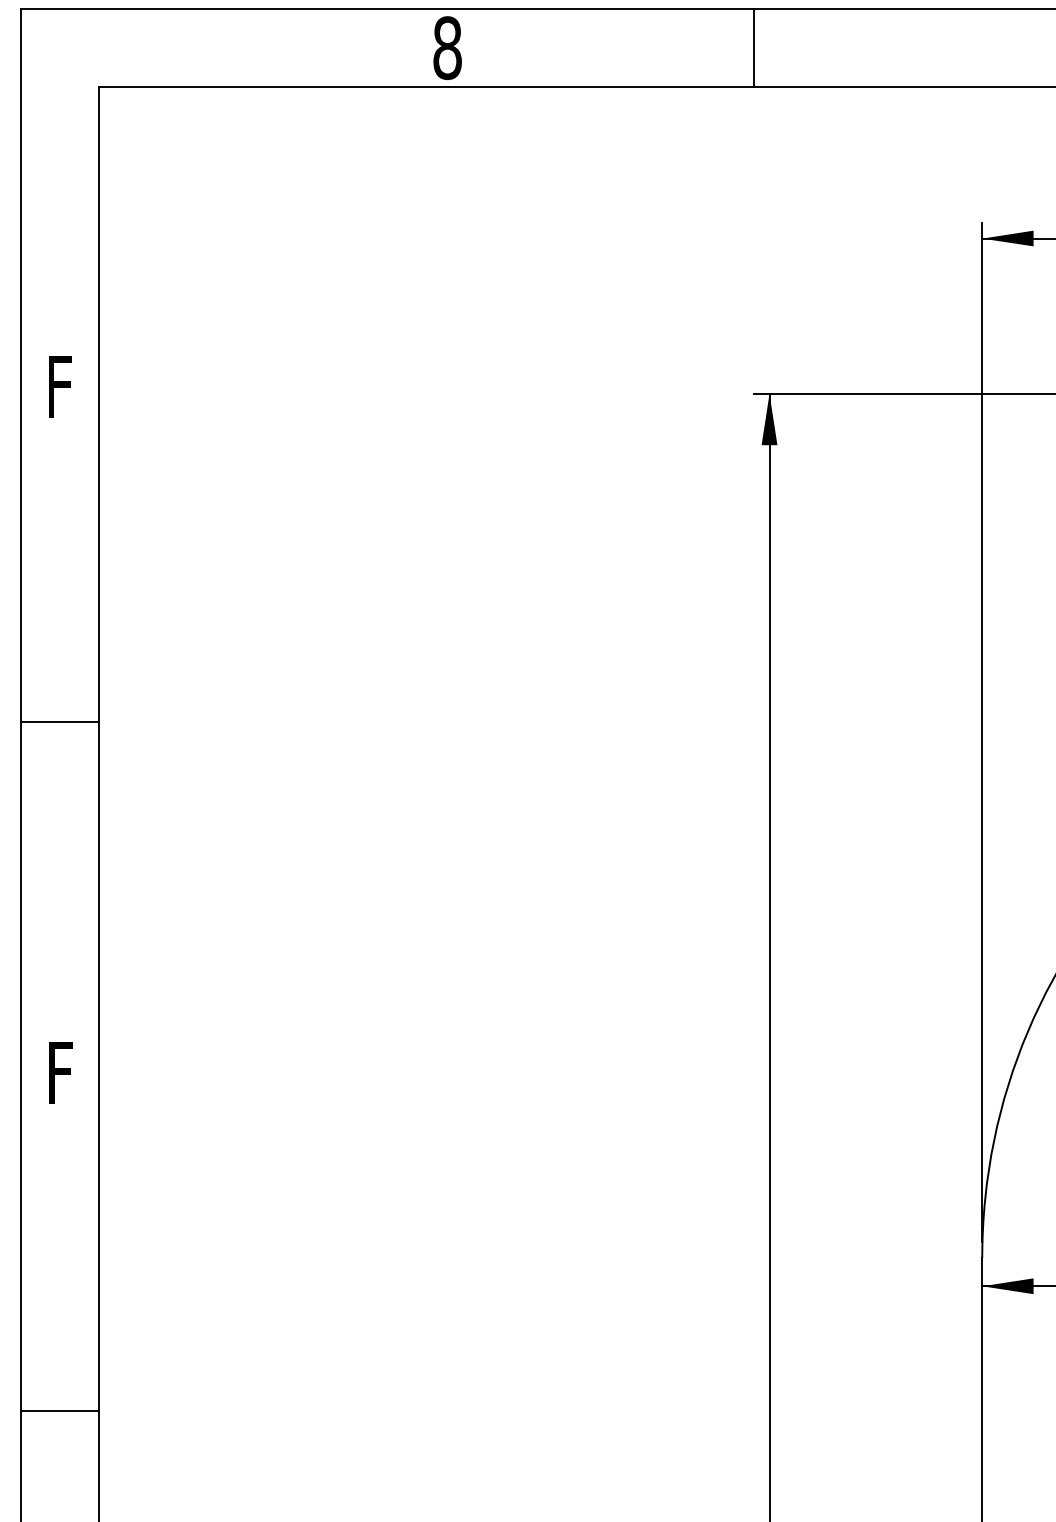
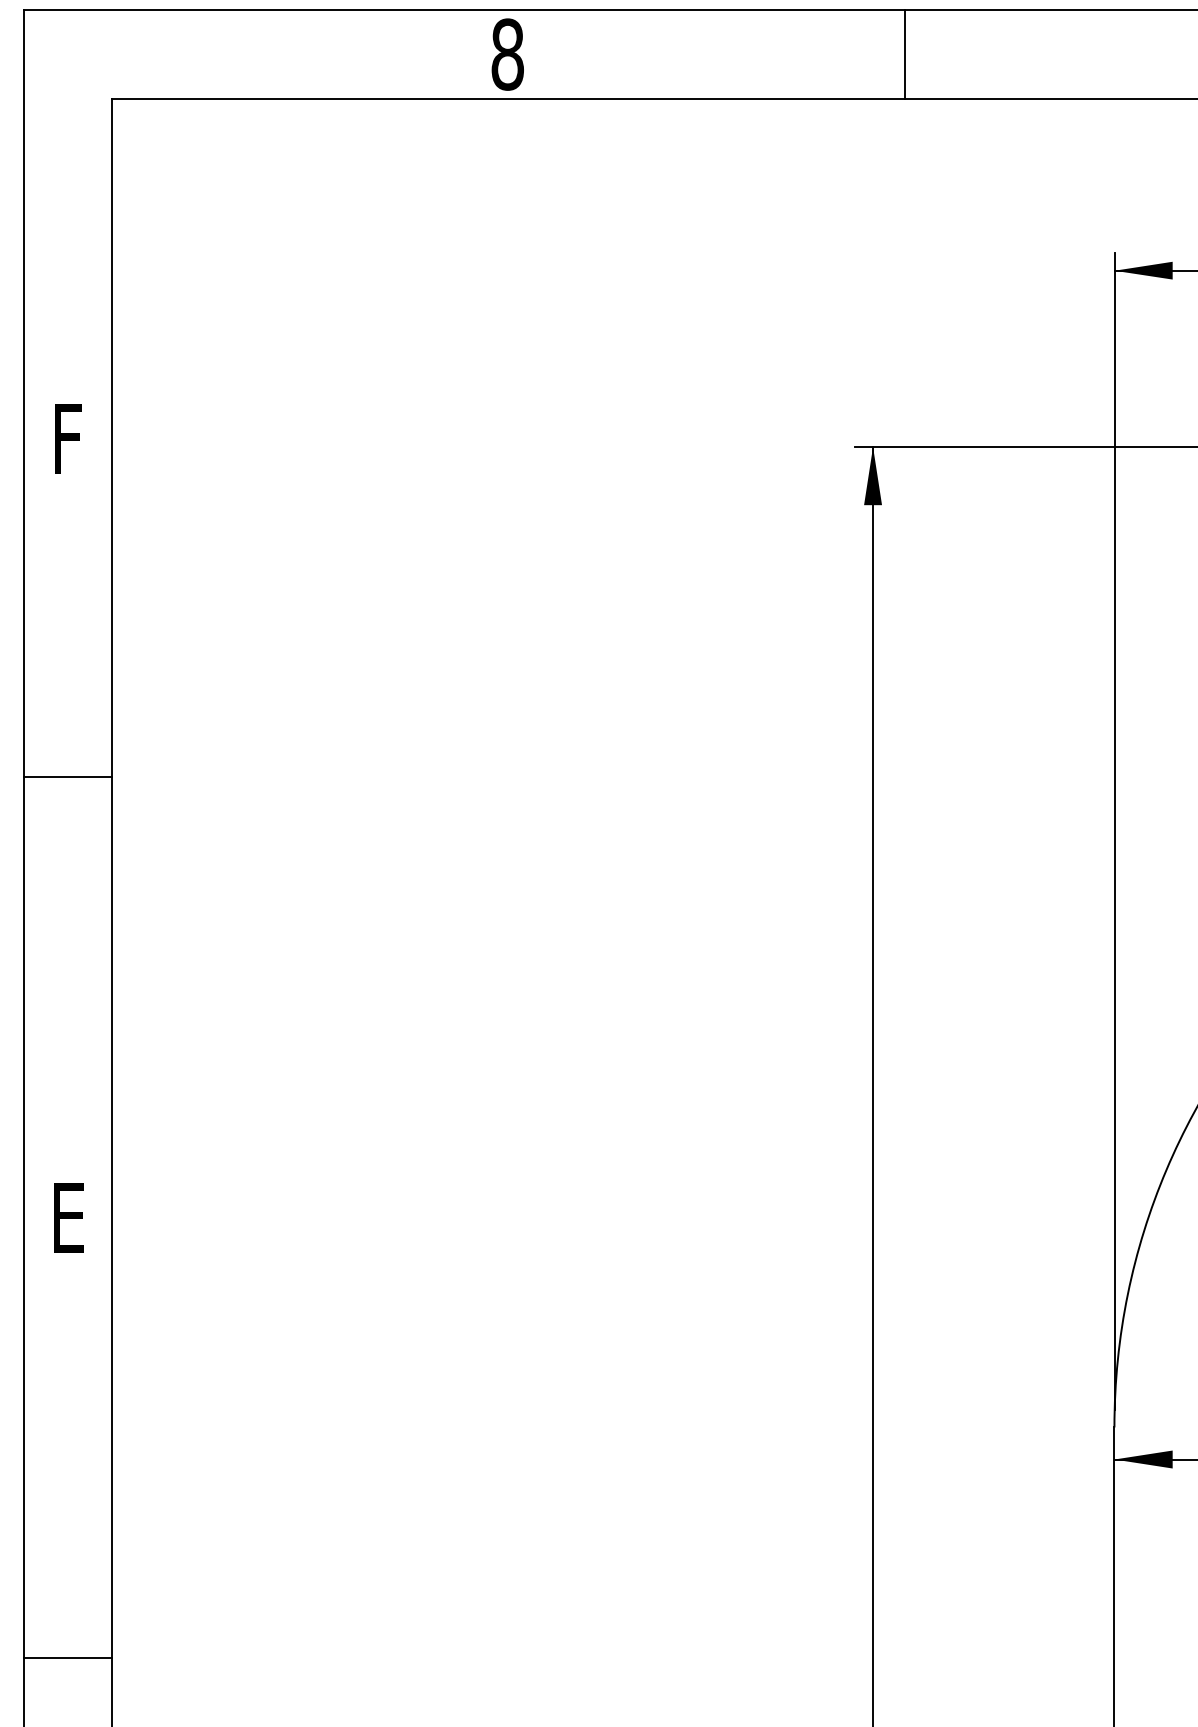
line: (754, 48) -> (905, 54), moved
line: (59, 722) -> (67, 777), moved
text: (60, 1072) -> (68, 1217), F -> E
line: (59, 1411) -> (67, 1658), moved

